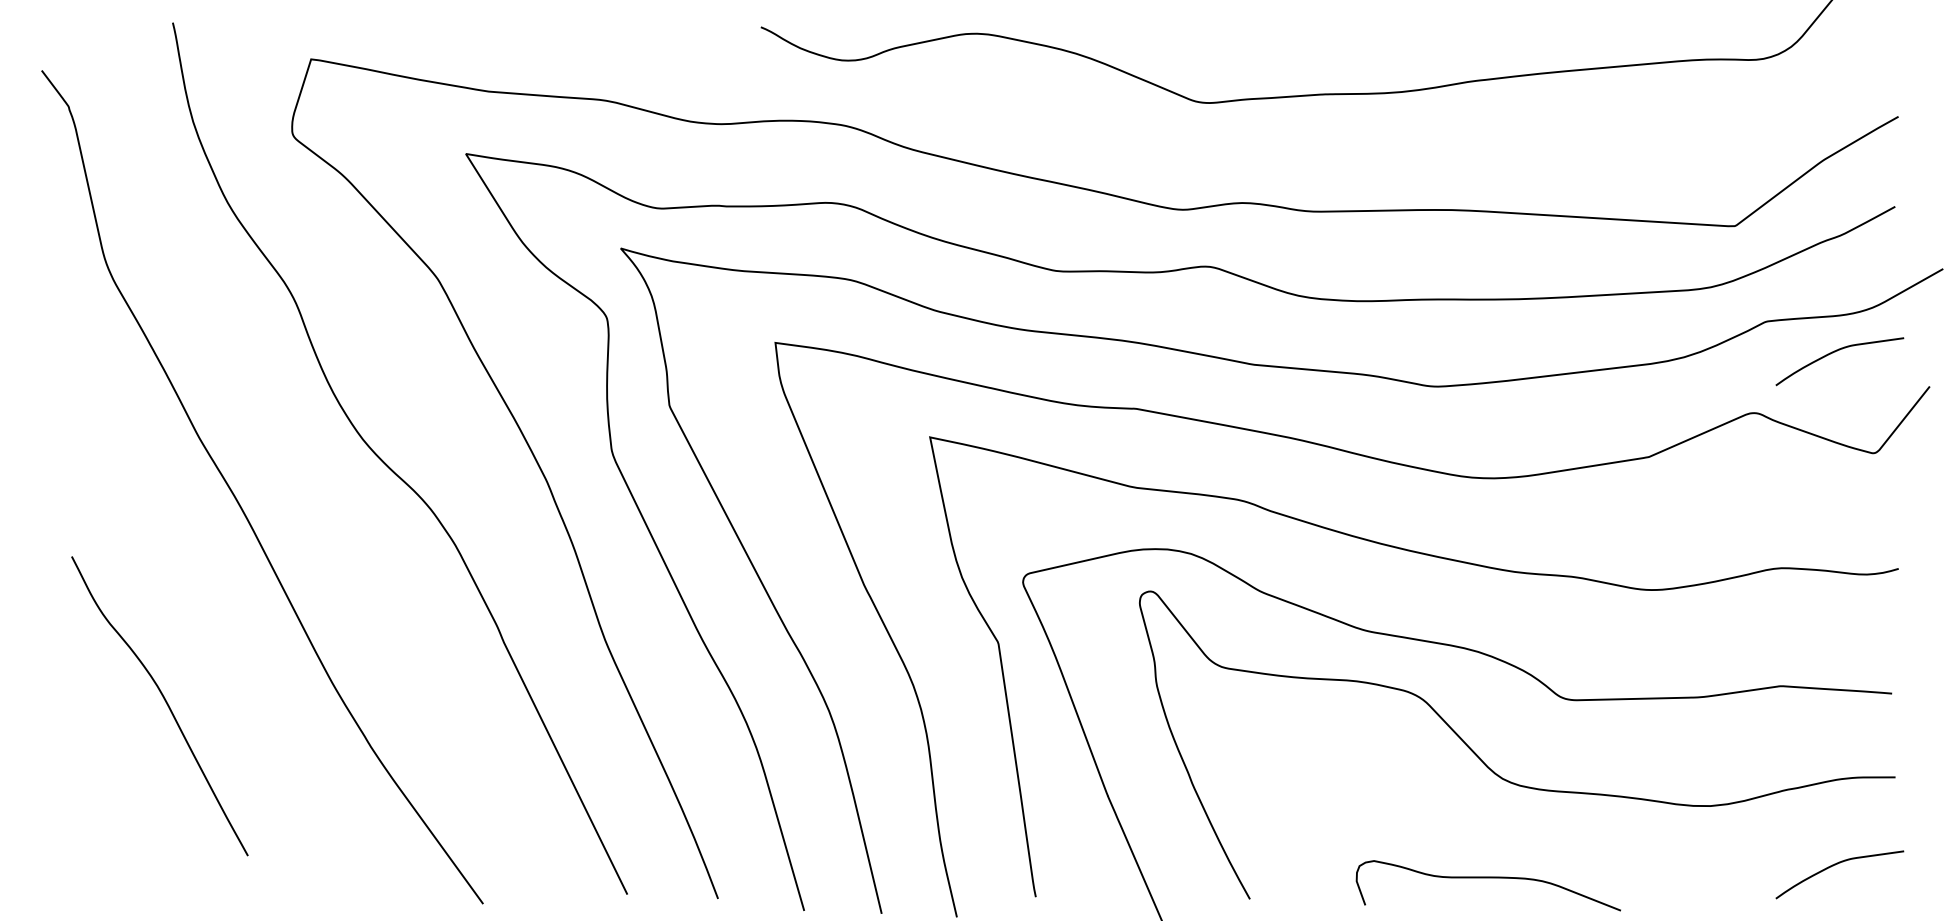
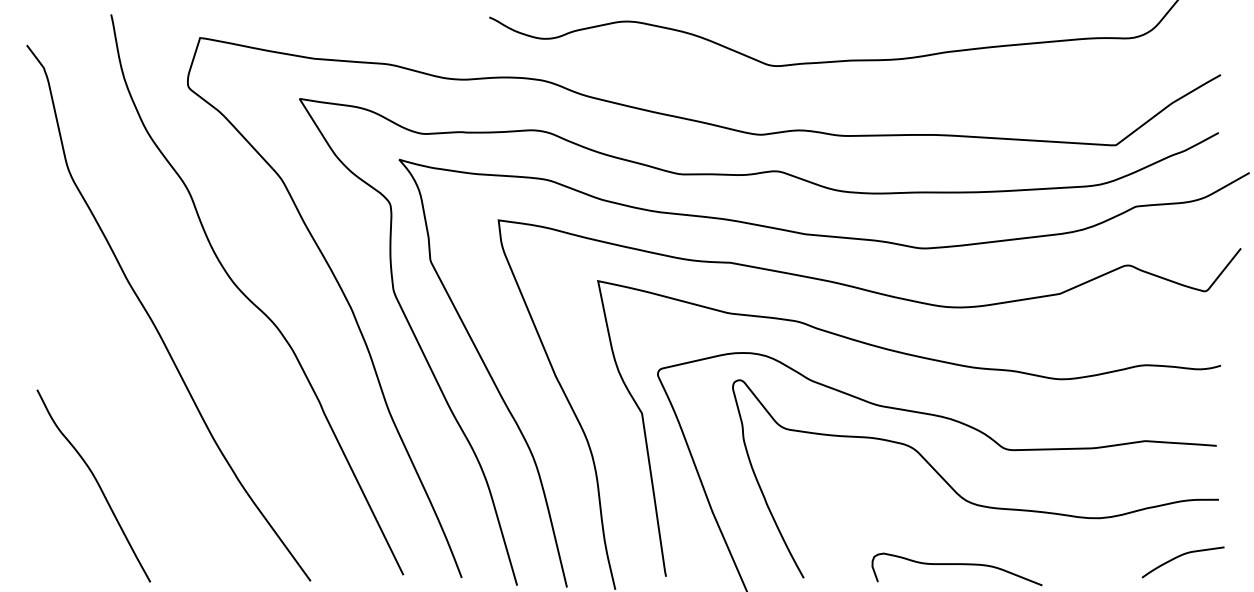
curve: (1834, 353) -> (1179, 227), removed
curve: (165, 703) -> (97, 484), moved

